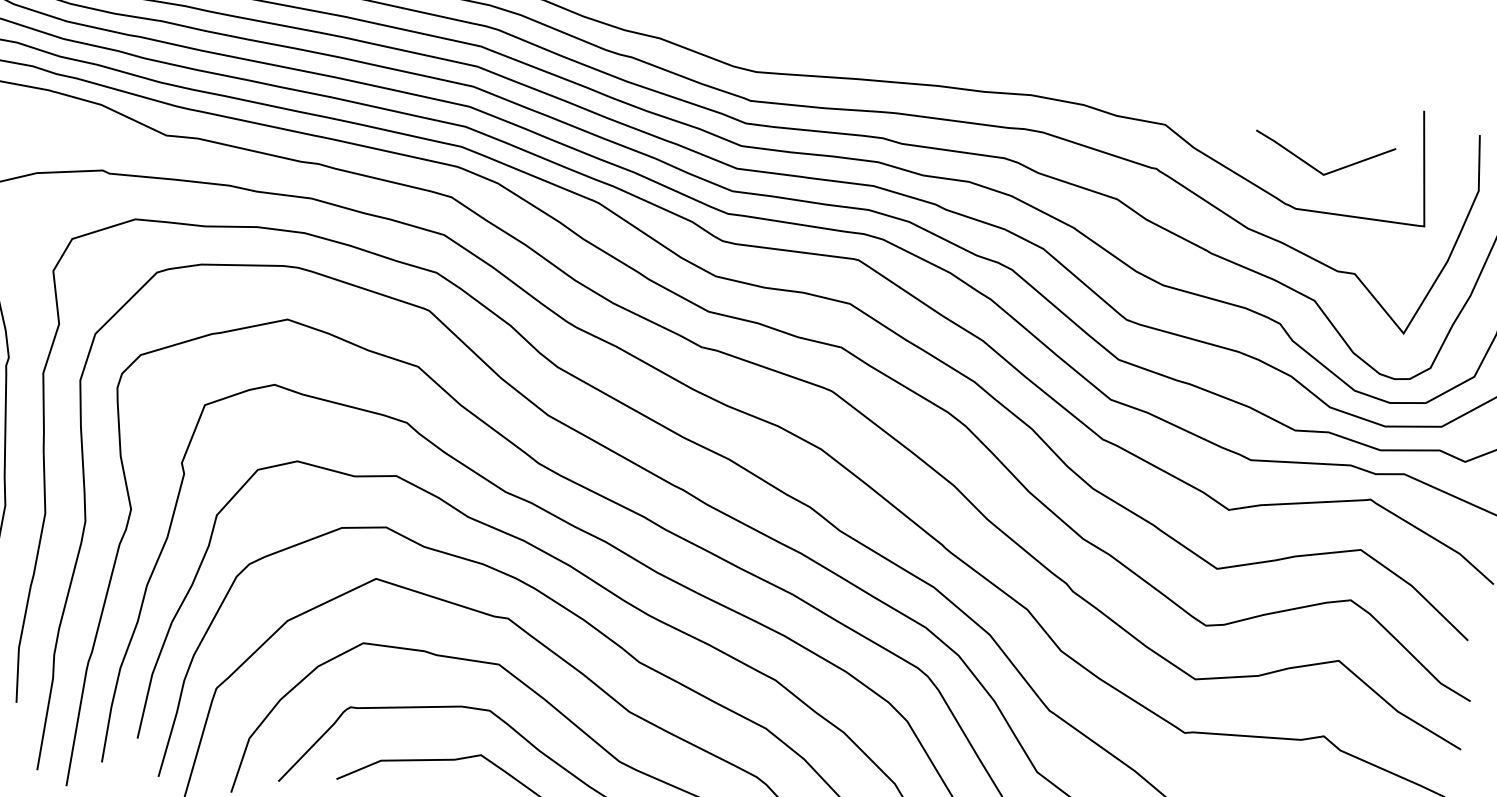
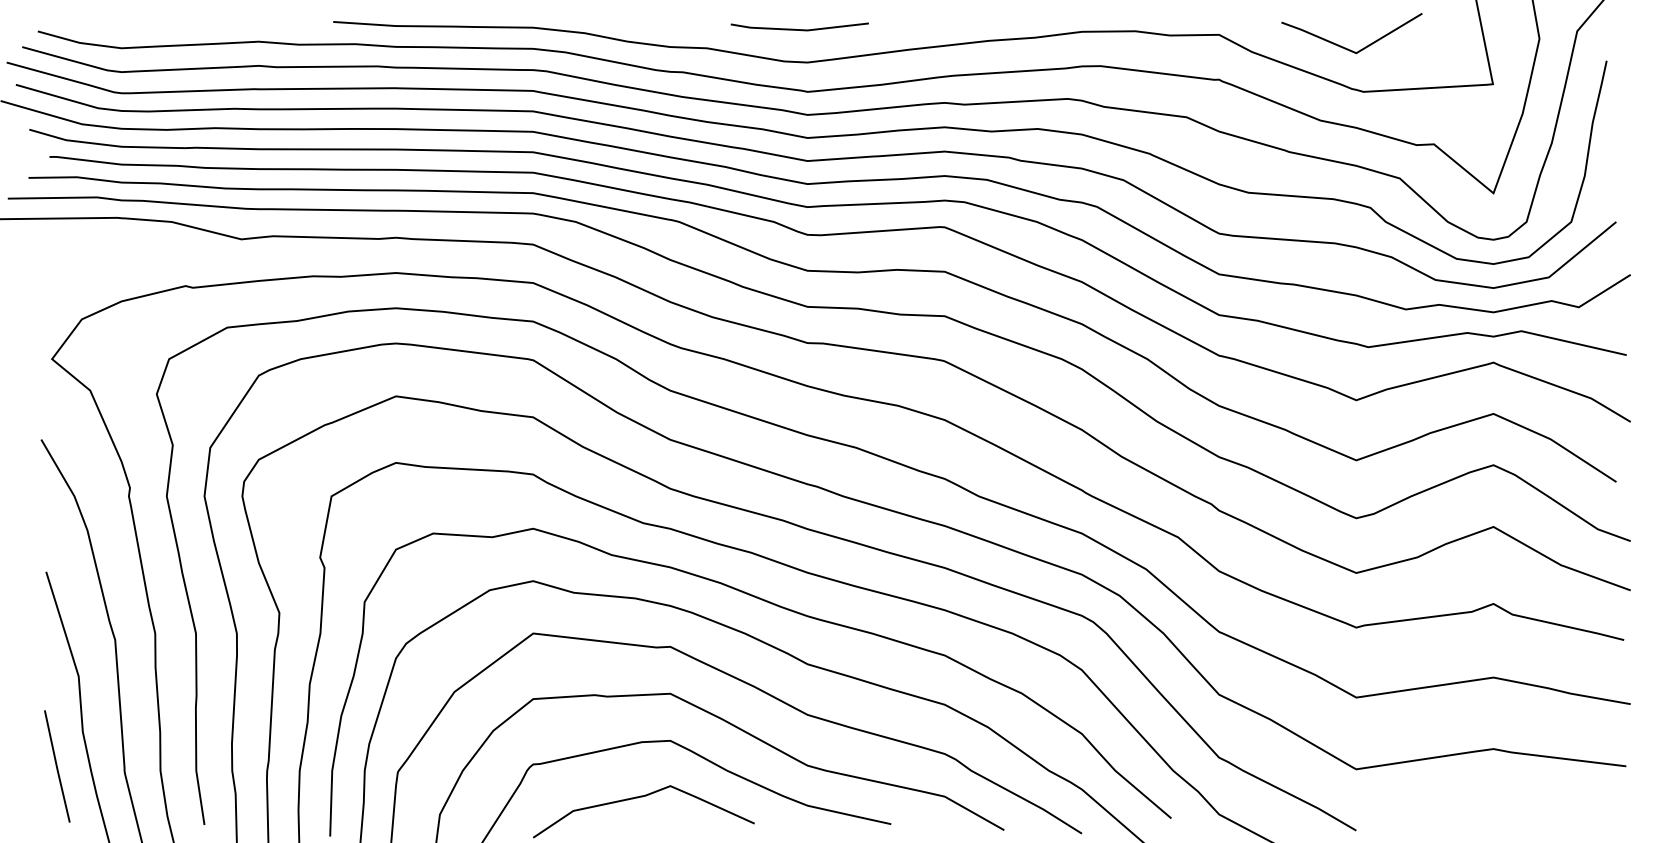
line: (754, 38) -> (799, 29), added
line: (1314, 167) -> (1345, 47), moved

